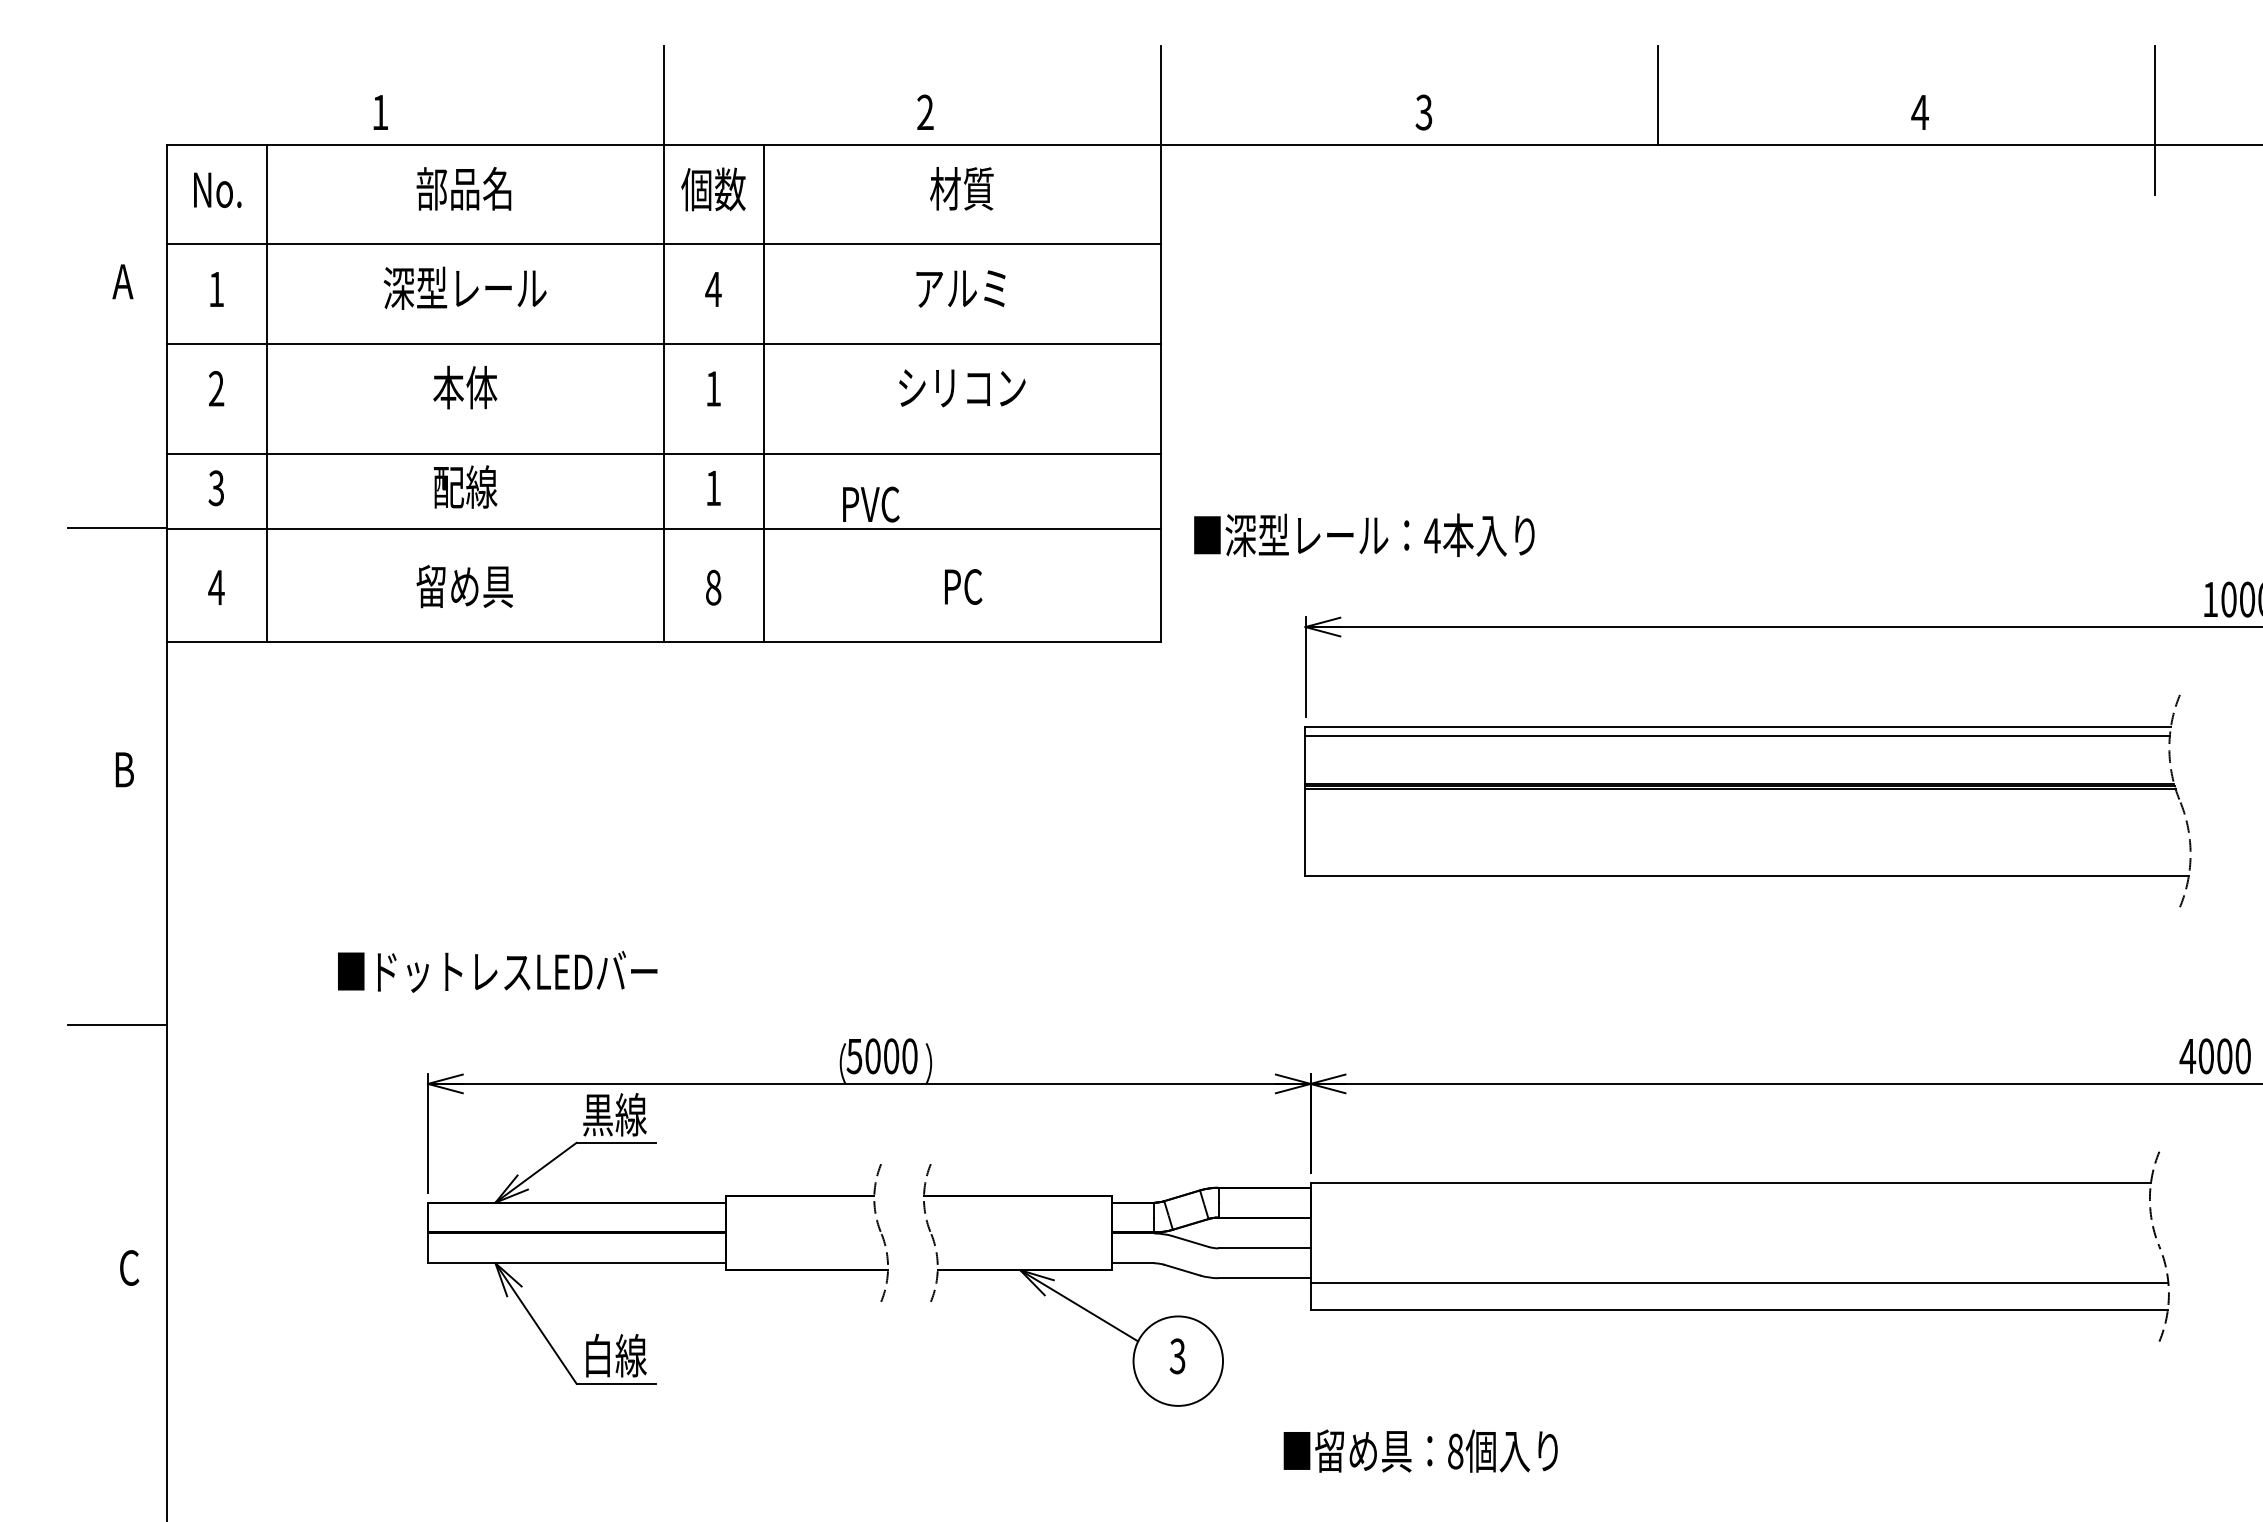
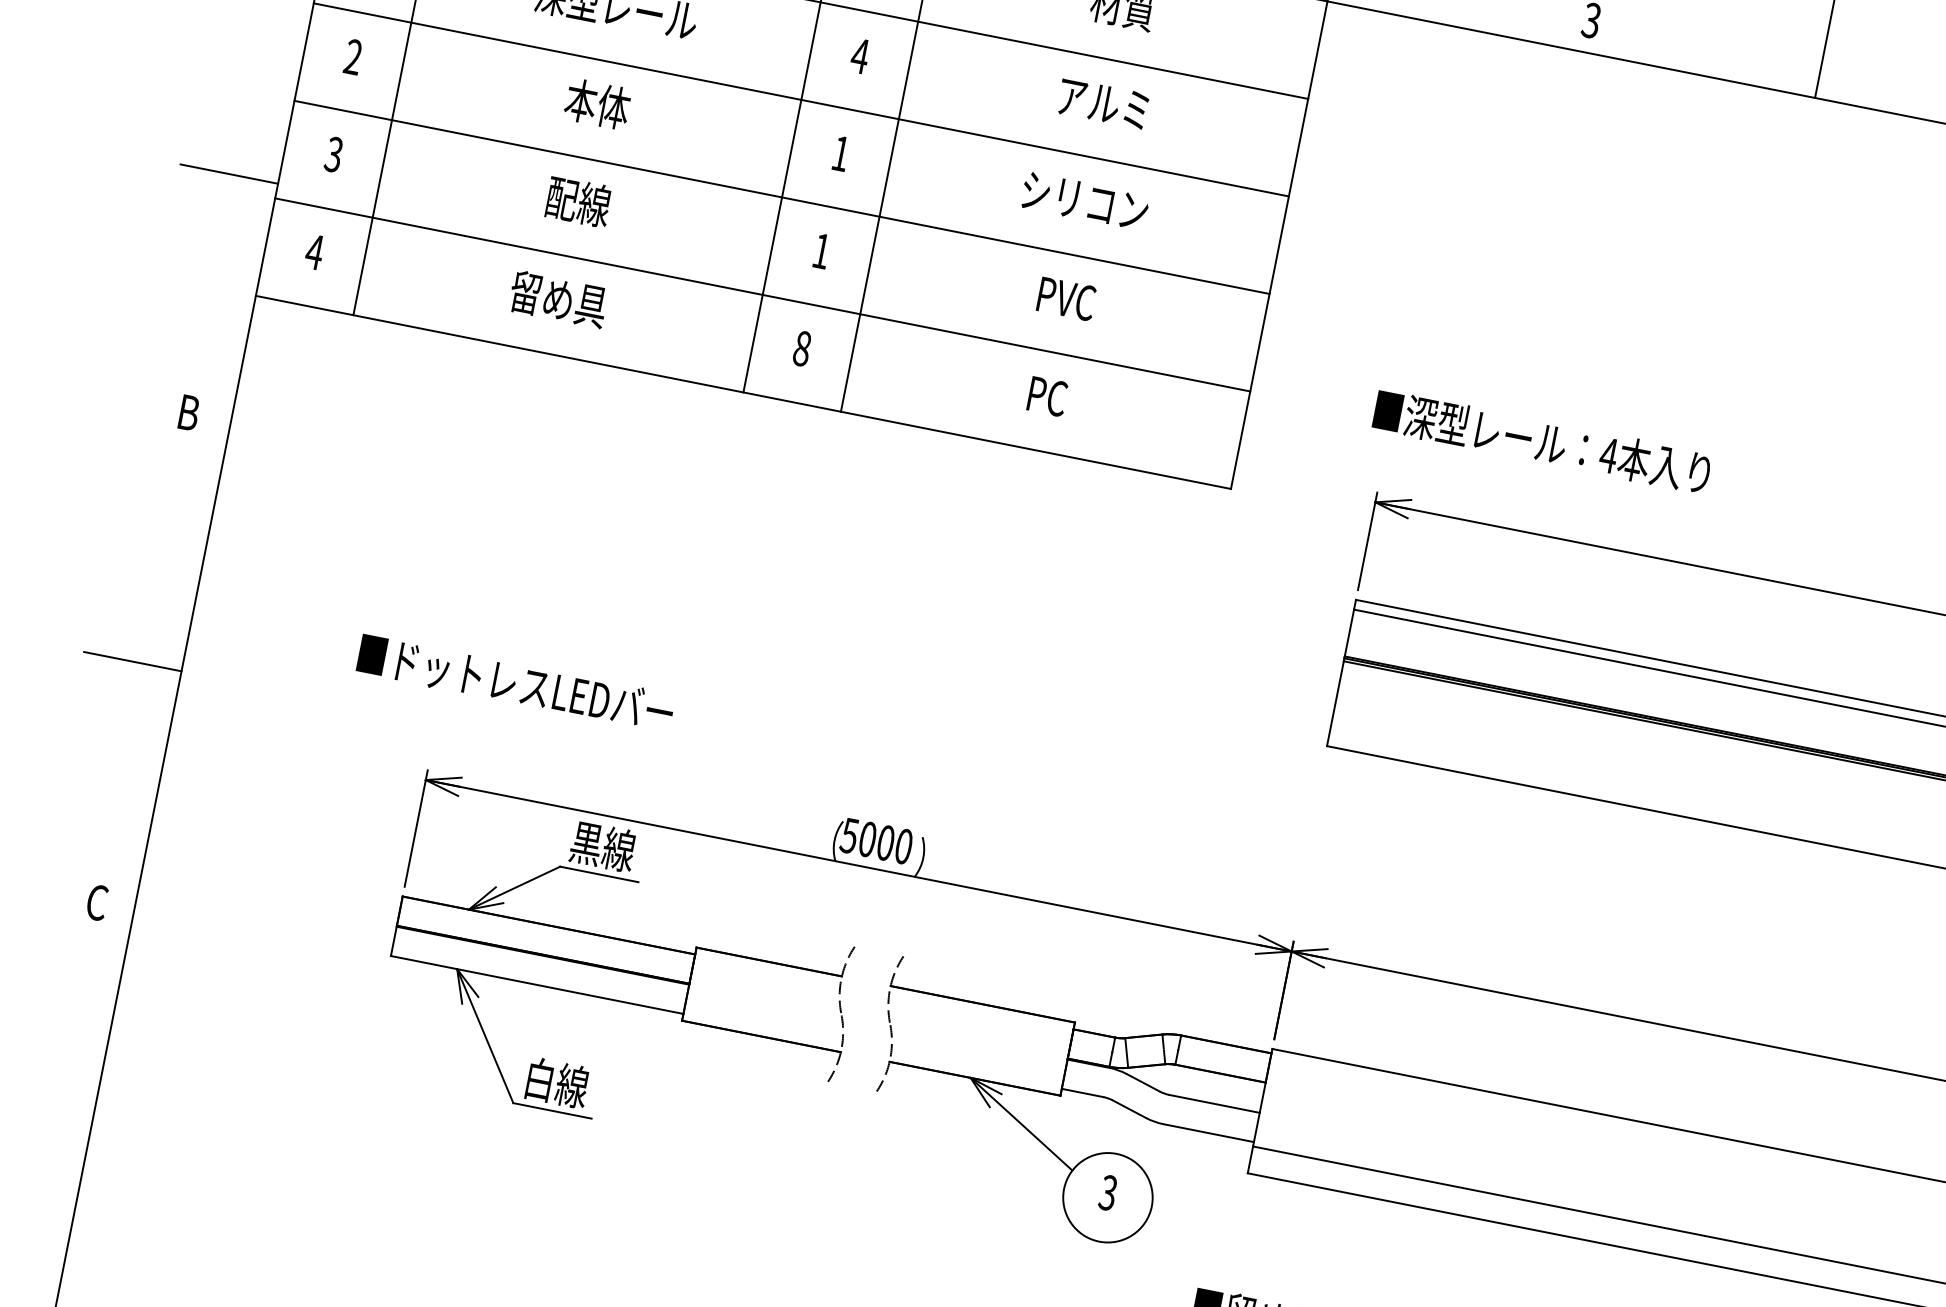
line: (664, 453) -> (762, 294), moved
text: (871, 504) -> (1066, 299), moved
line: (664, 529) -> (782, 197), moved
text: (1364, 534) -> (1542, 441), moved

